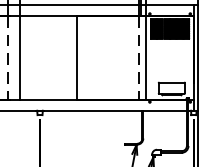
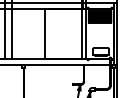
line: (7, 58) -> (4, 34), dashed -> solid
line: (138, 58) -> (81, 34), dashed -> solid

